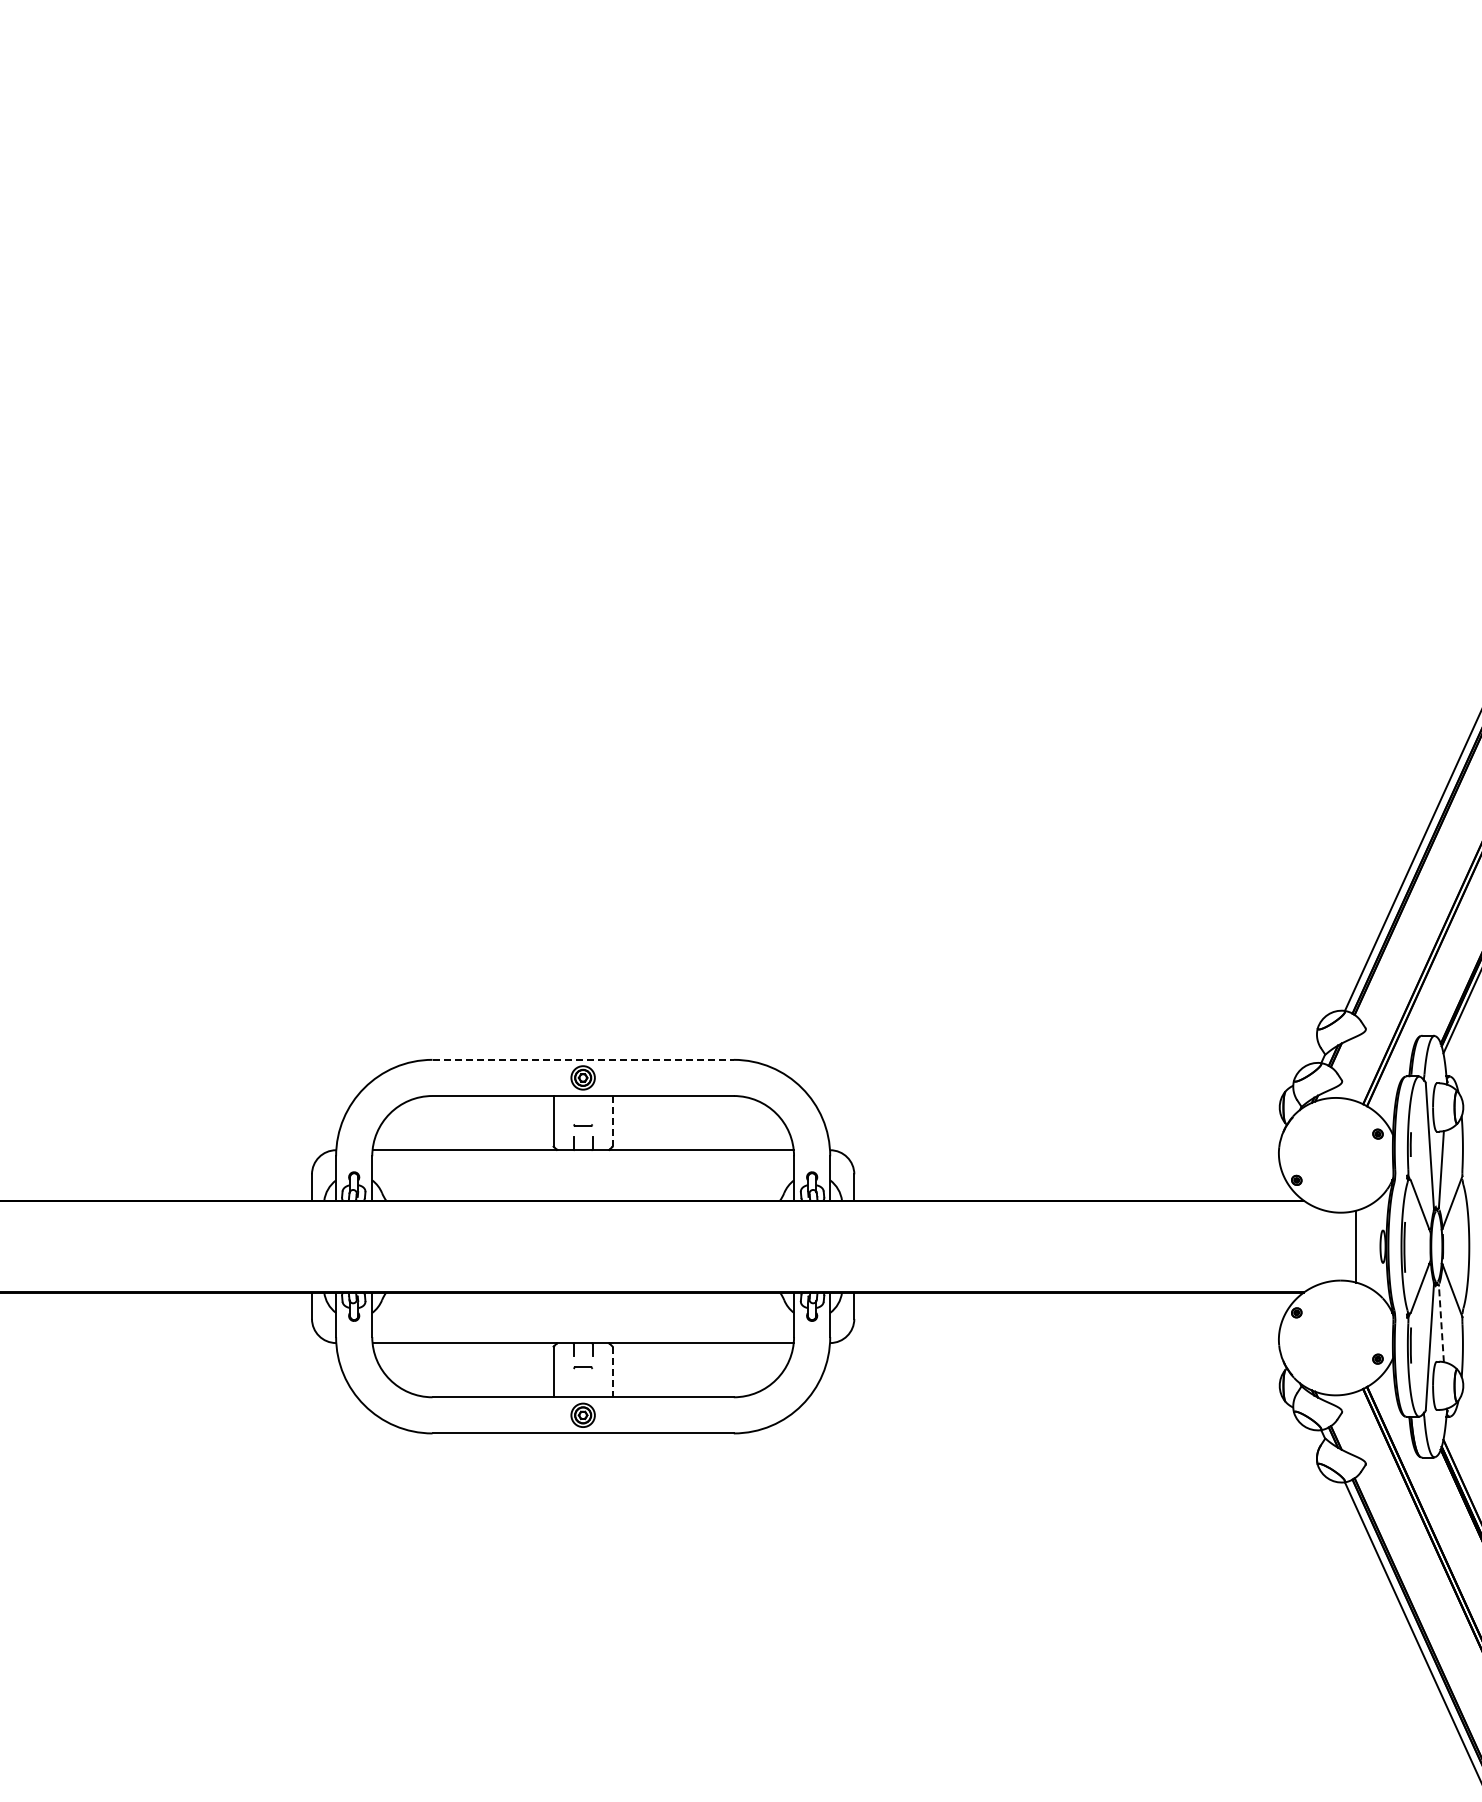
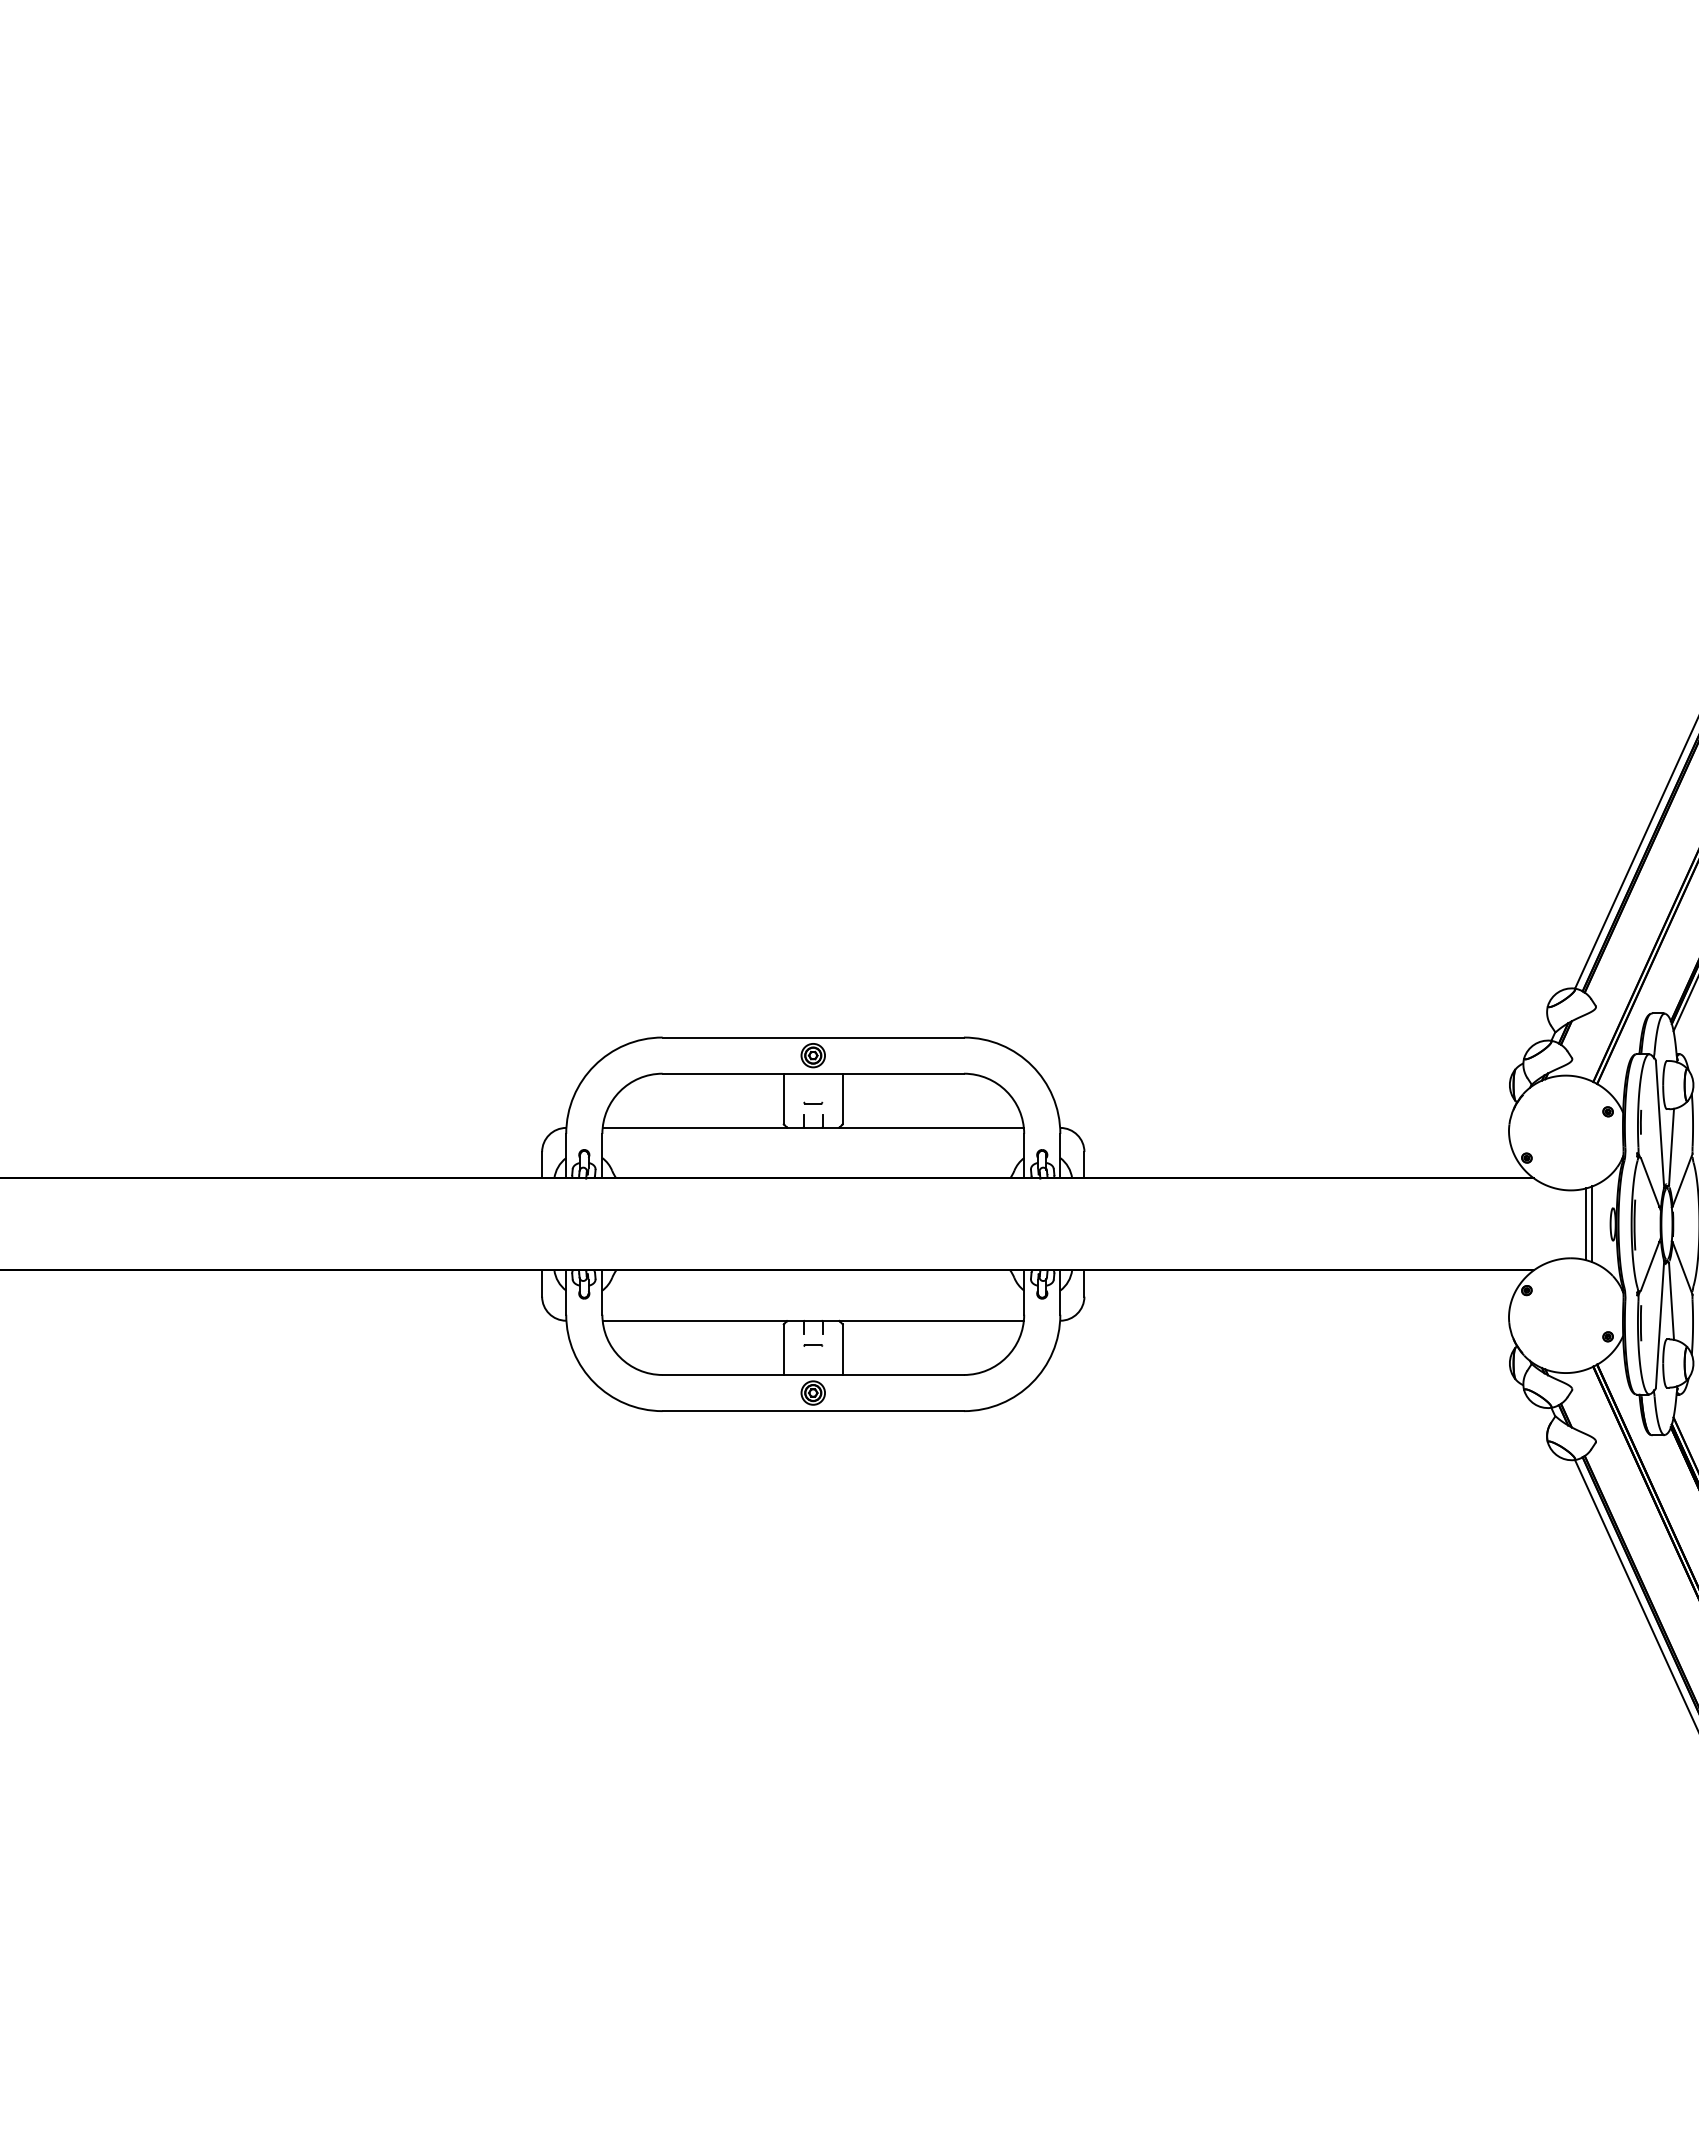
line: (583, 1059) -> (813, 1037), dashed -> solid
line: (612, 1121) -> (842, 1099), dashed -> solid
line: (1362, 1246) -> (1592, 1224), added
line: (1441, 1323) -> (1671, 1301), dashed -> solid
line: (612, 1372) -> (842, 1350), dashed -> solid

